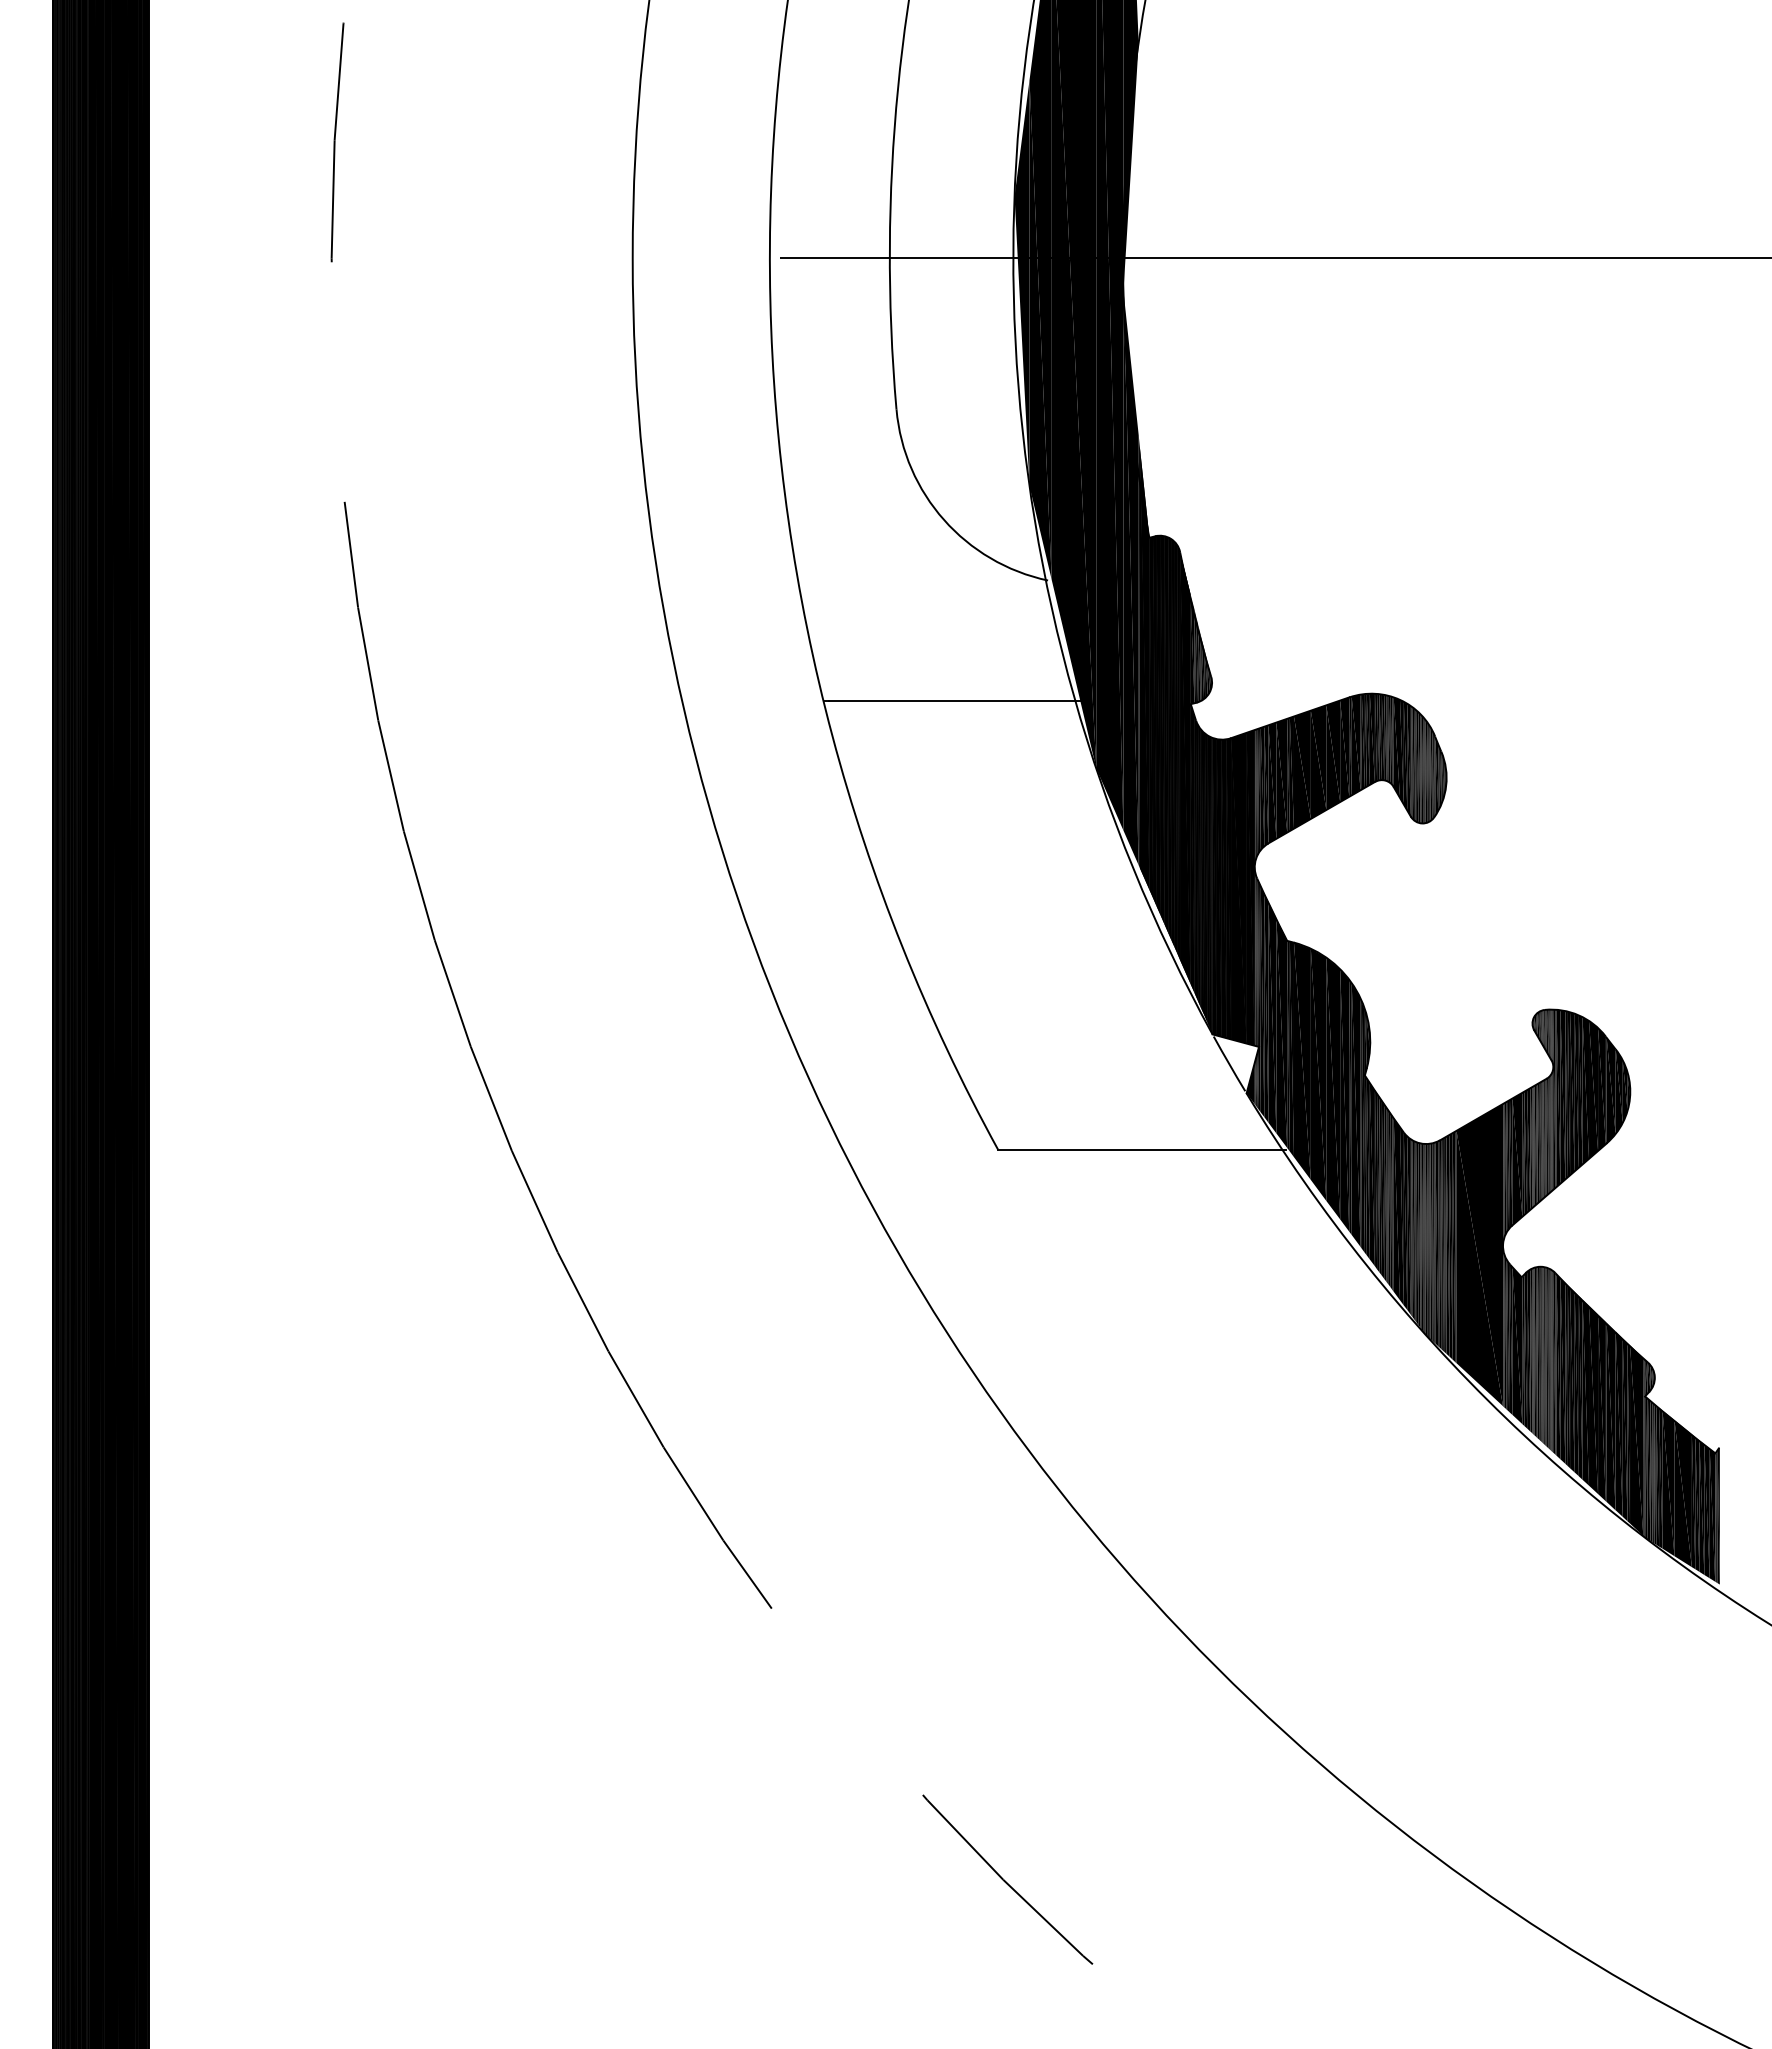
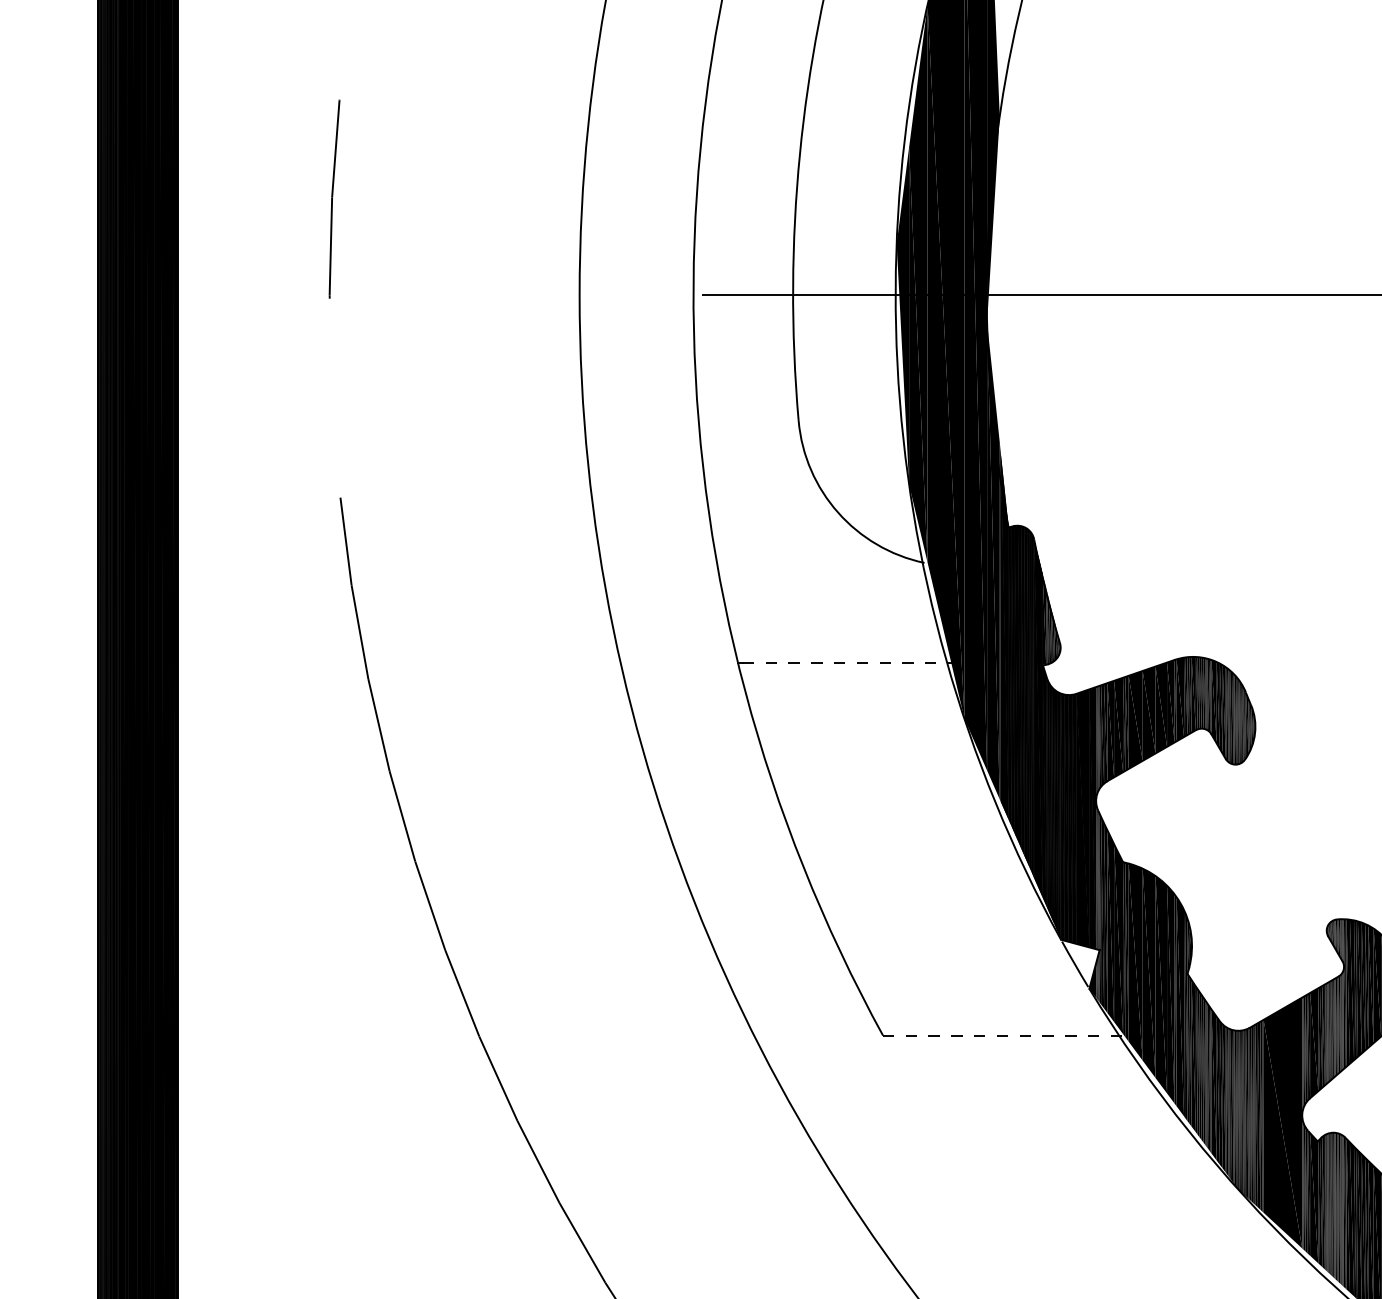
line: (954, 701) -> (846, 663), solid -> dashed
line: (1142, 1149) -> (1002, 1035), solid -> dashed

